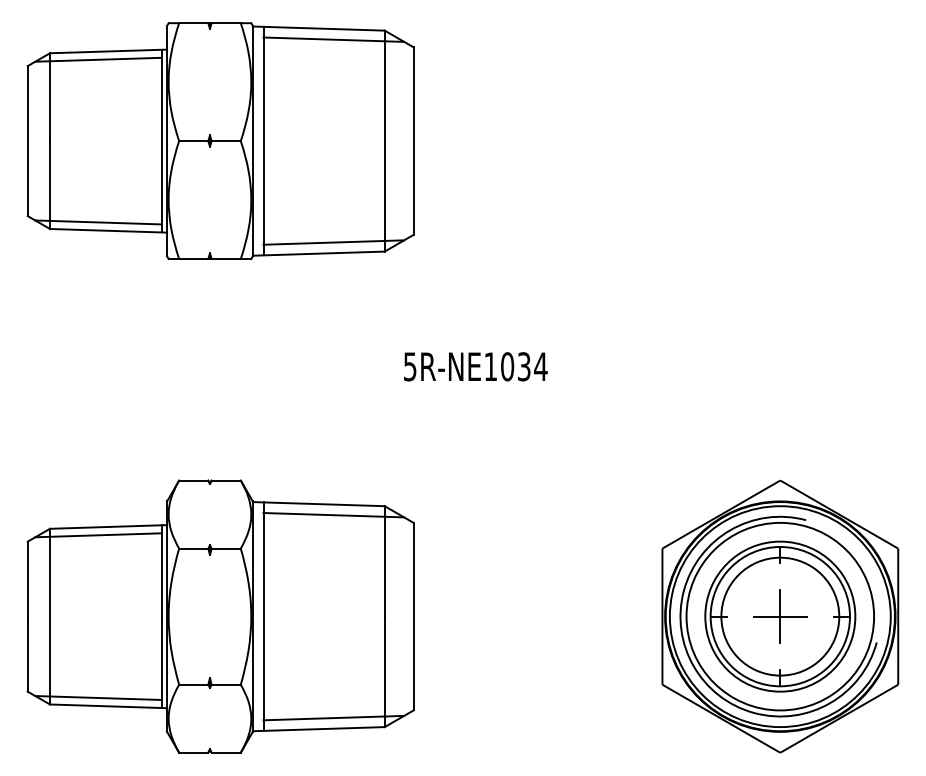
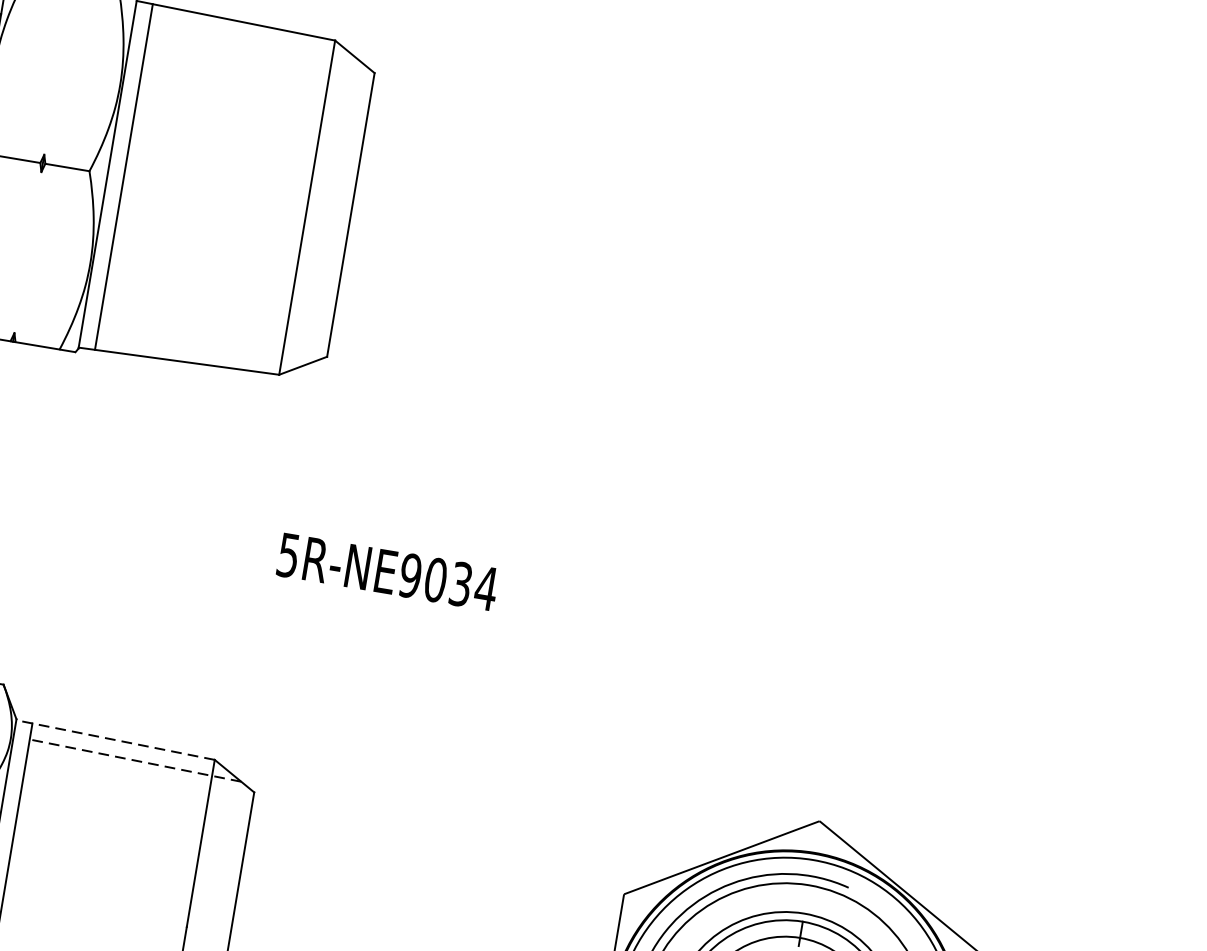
line: (333, 39) -> (255, 41), removed
line: (333, 242) -> (204, 348), removed
text: (490, 366) -> (410, 575), 5R-NE1034 -> 5R-NE9034
line: (318, 504) -> (115, 740), solid -> dashed
line: (333, 515) -> (134, 760), solid -> dashed

